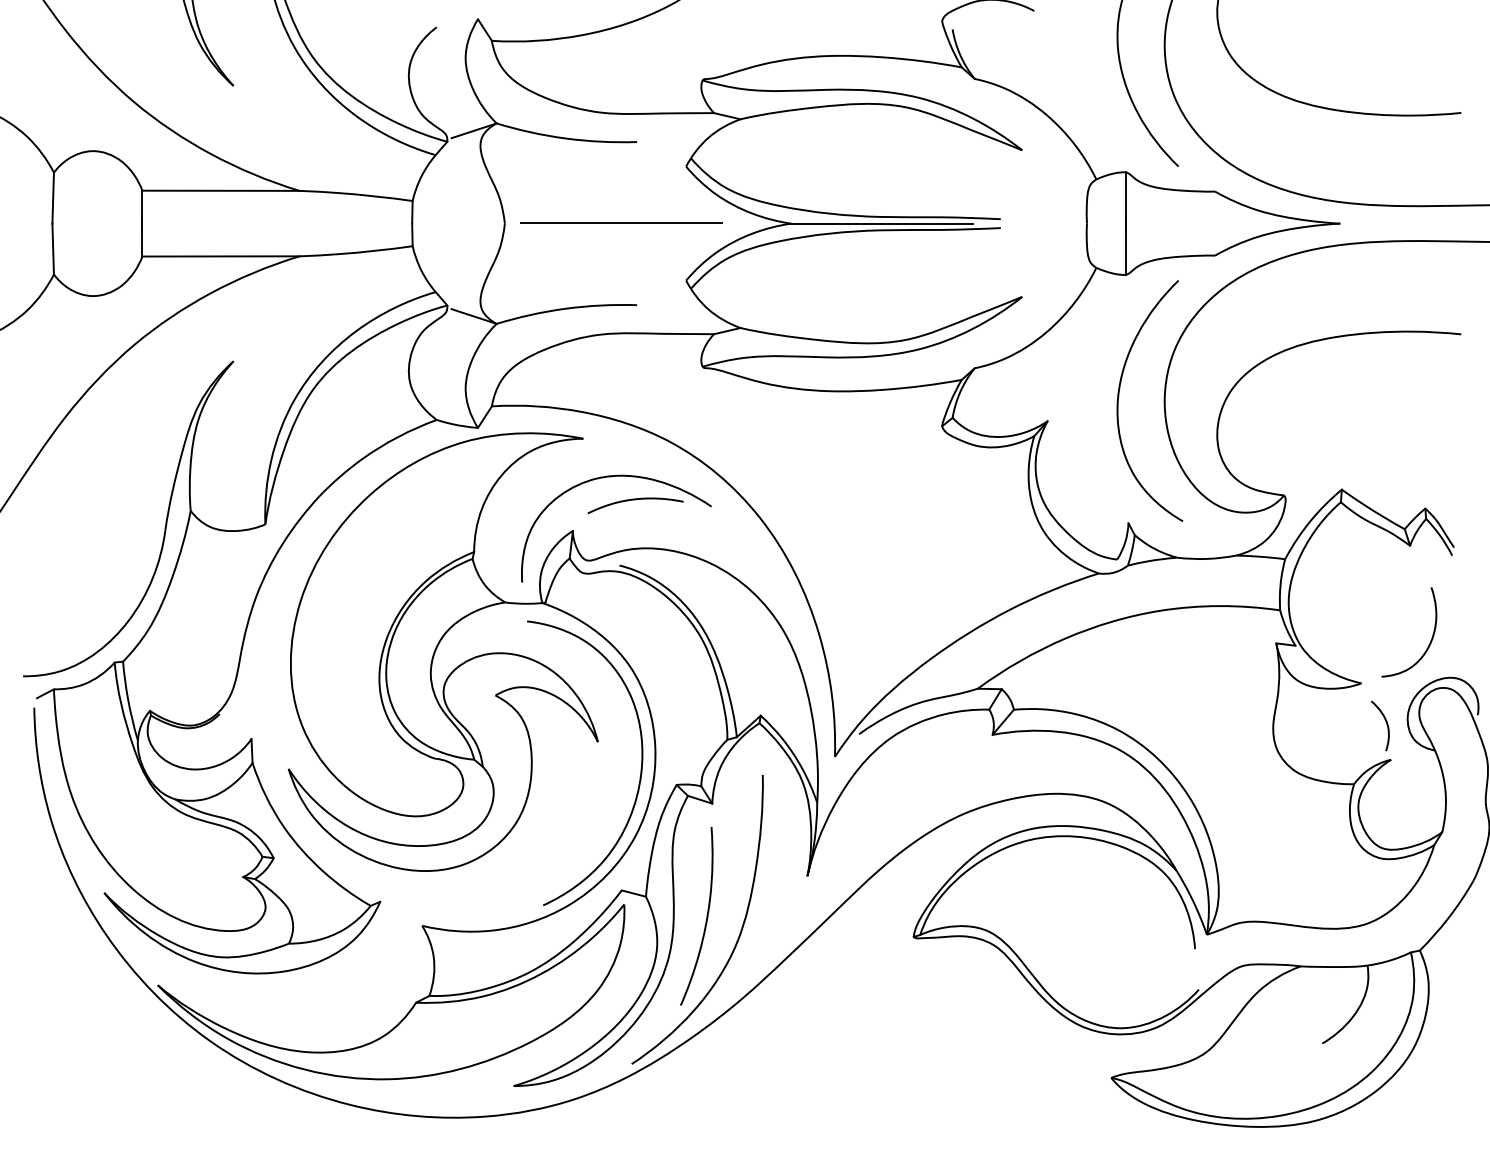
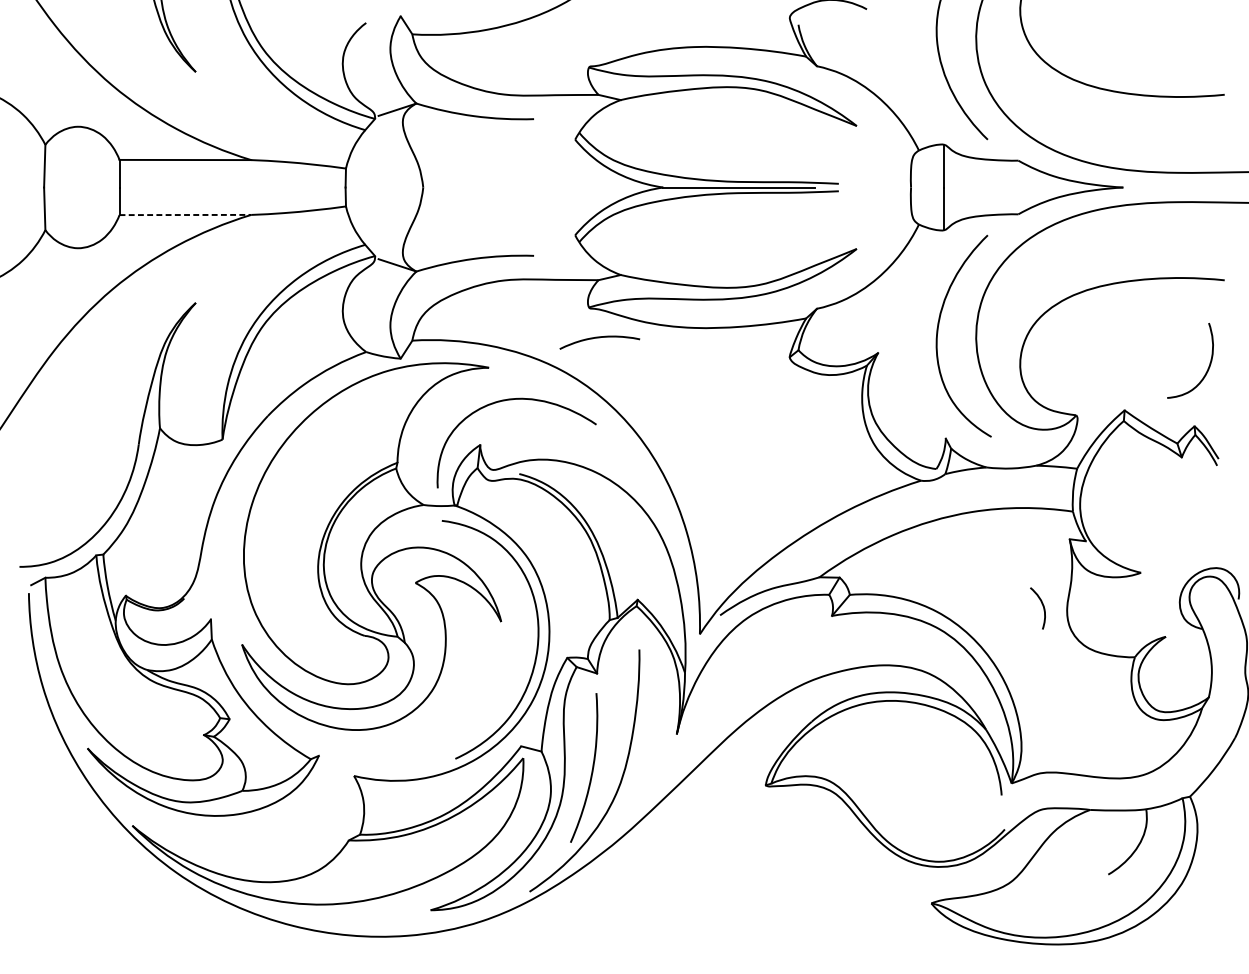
line: (621, 222) -> (521, 186), removed
line: (221, 256) -> (185, 215), solid -> dashed
curve: (635, 500) -> (599, 338), moved
curve: (1429, 642) -> (1207, 369), moved
curve: (1386, 725) -> (1043, 608), moved

